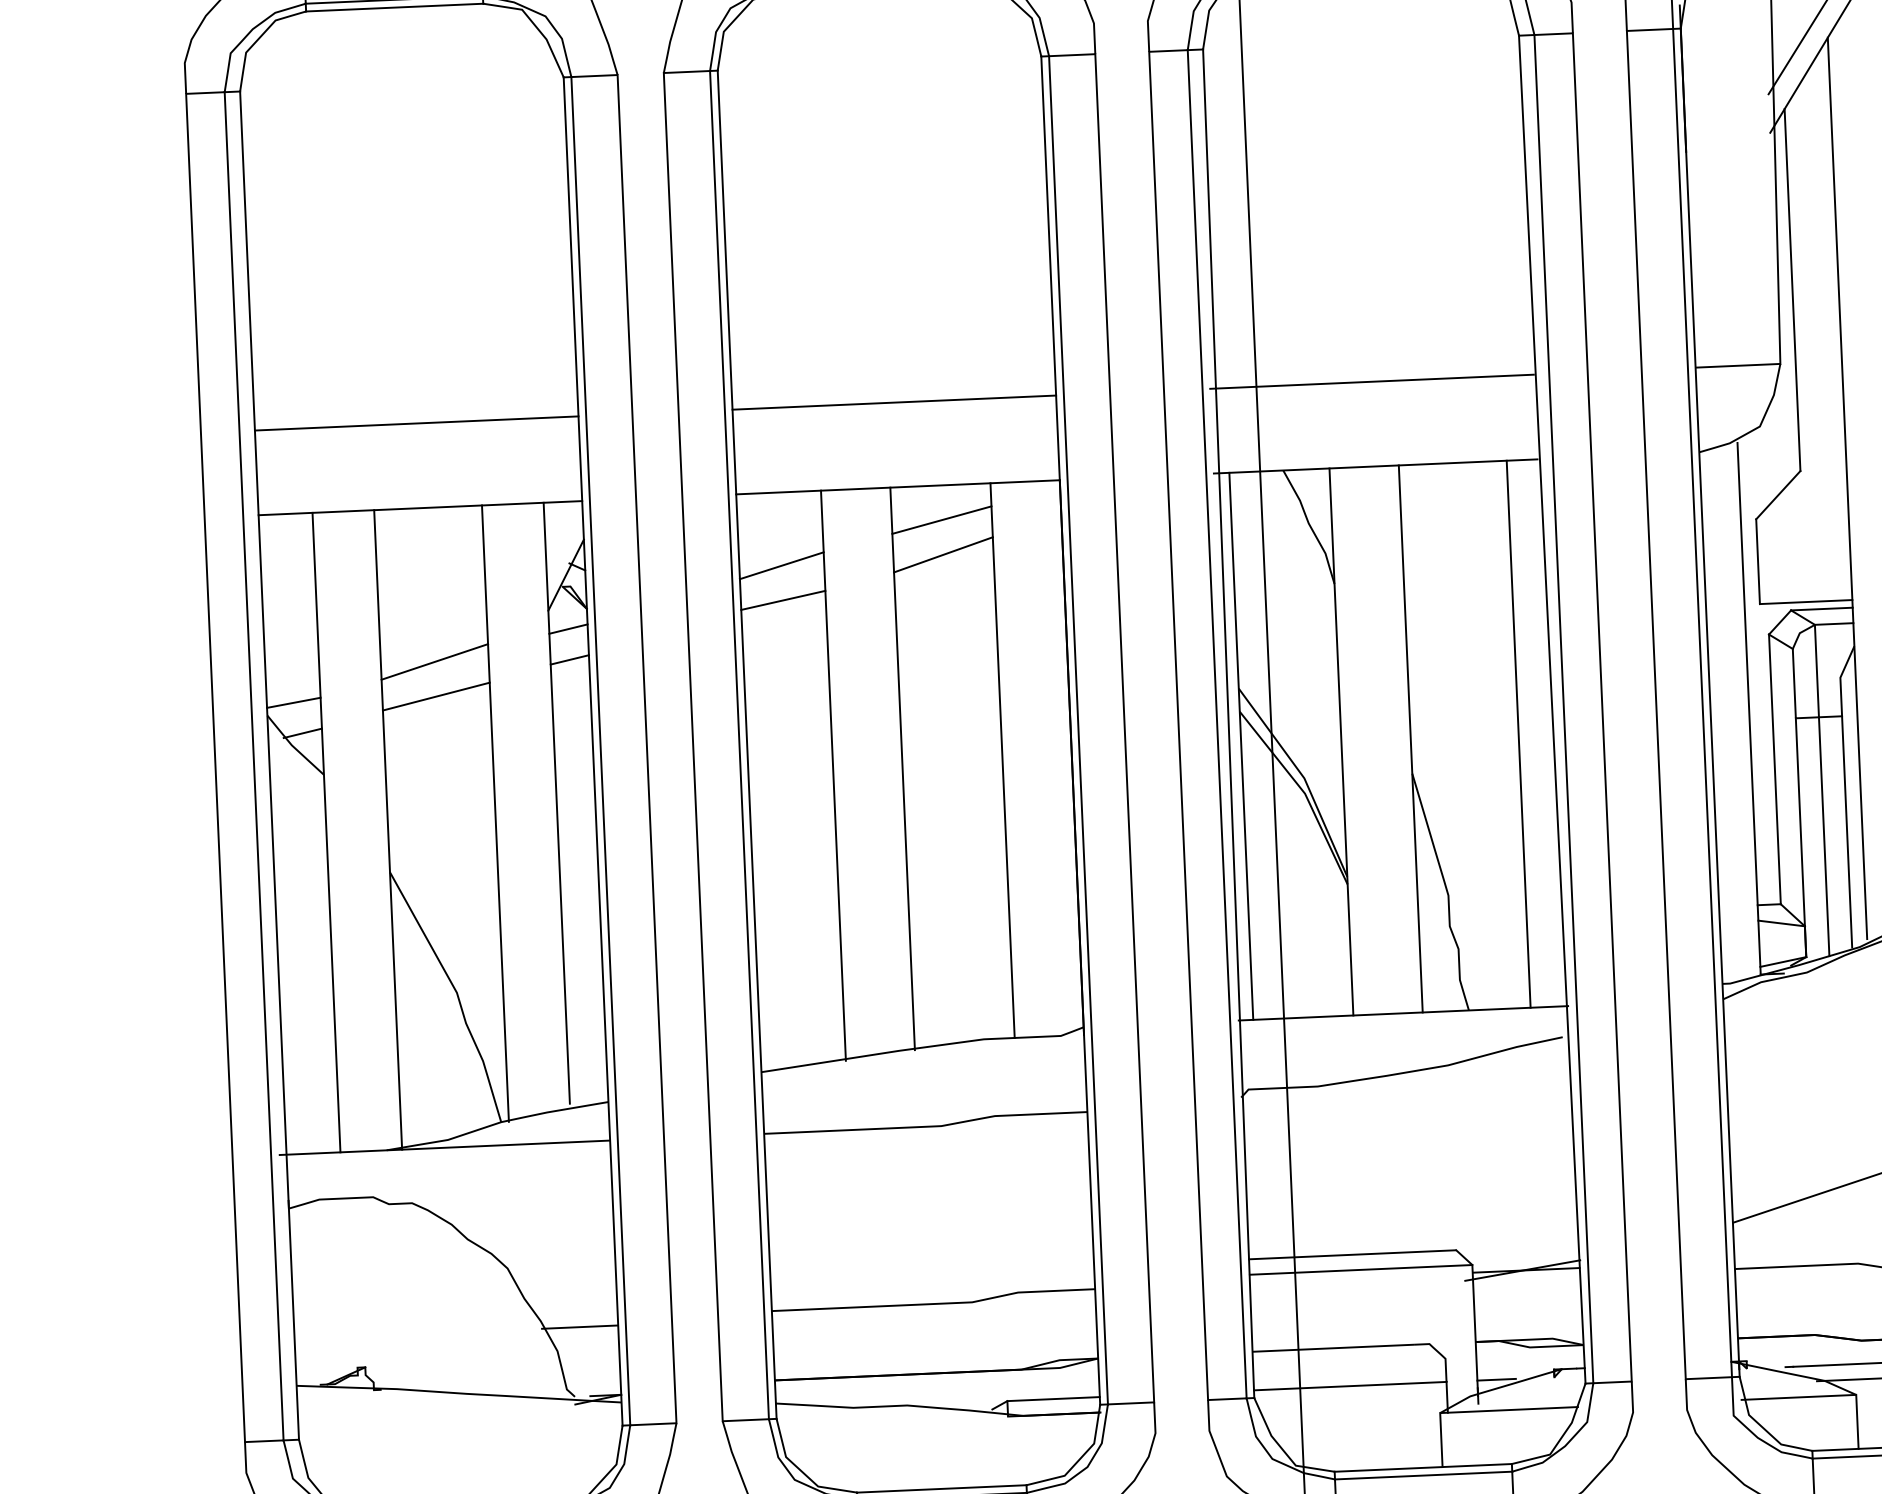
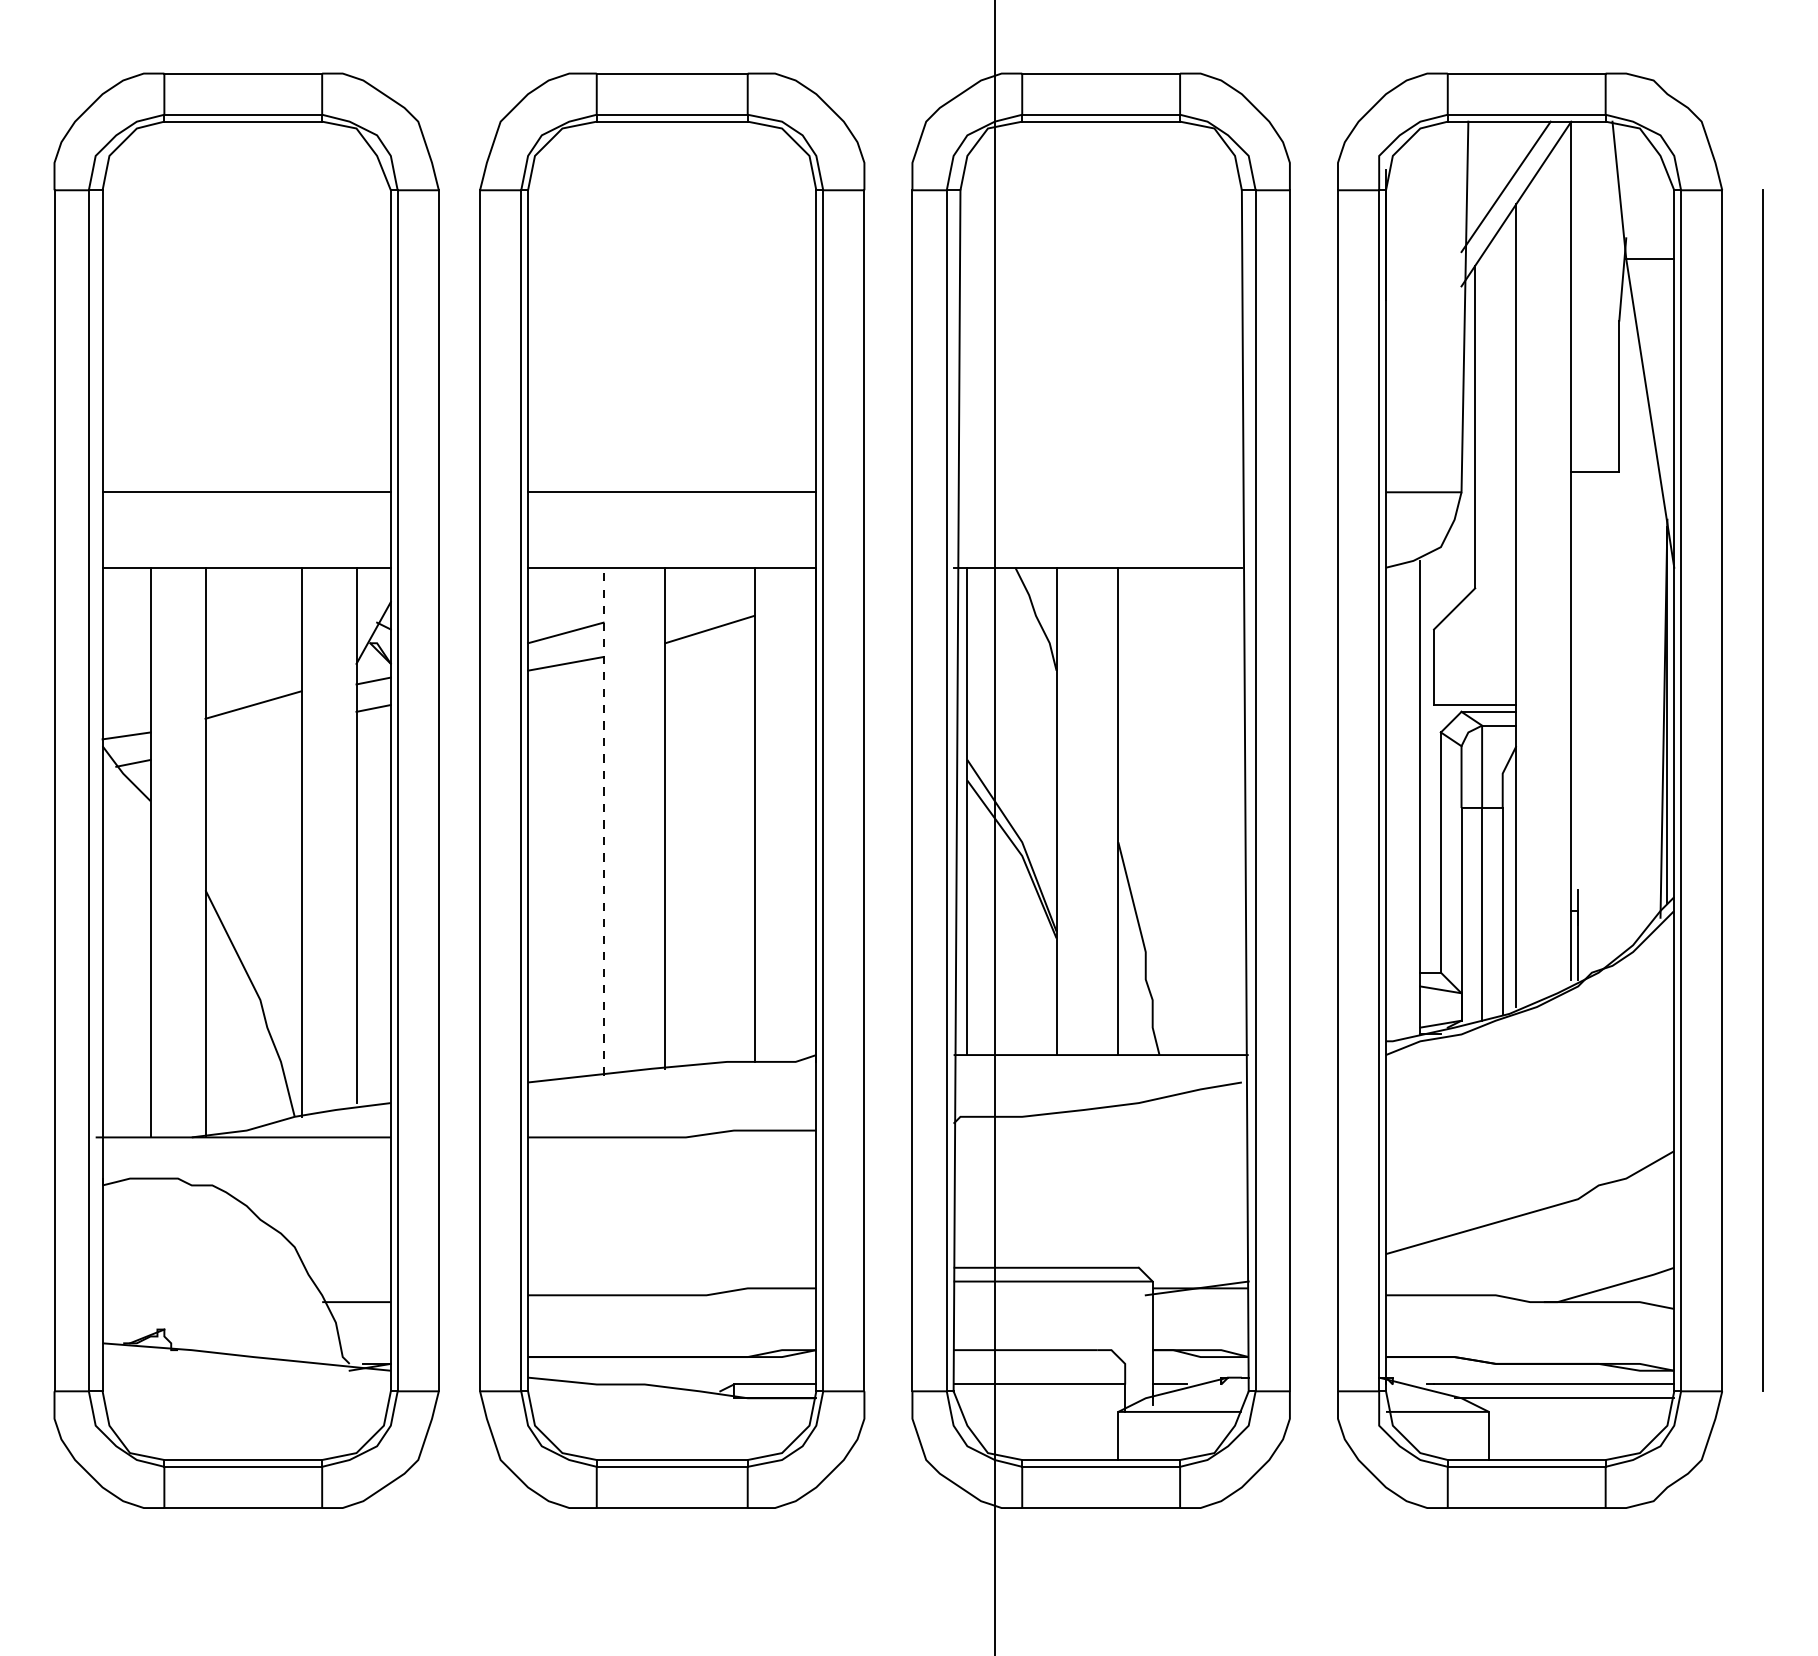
line: (1371, 382) -> (1097, 492), removed
line: (941, 520) -> (709, 598), removed
line: (436, 696) -> (253, 735), removed
line: (1518, 734) -> (1214, 811), removed
line: (833, 775) -> (603, 821), solid -> dashed

